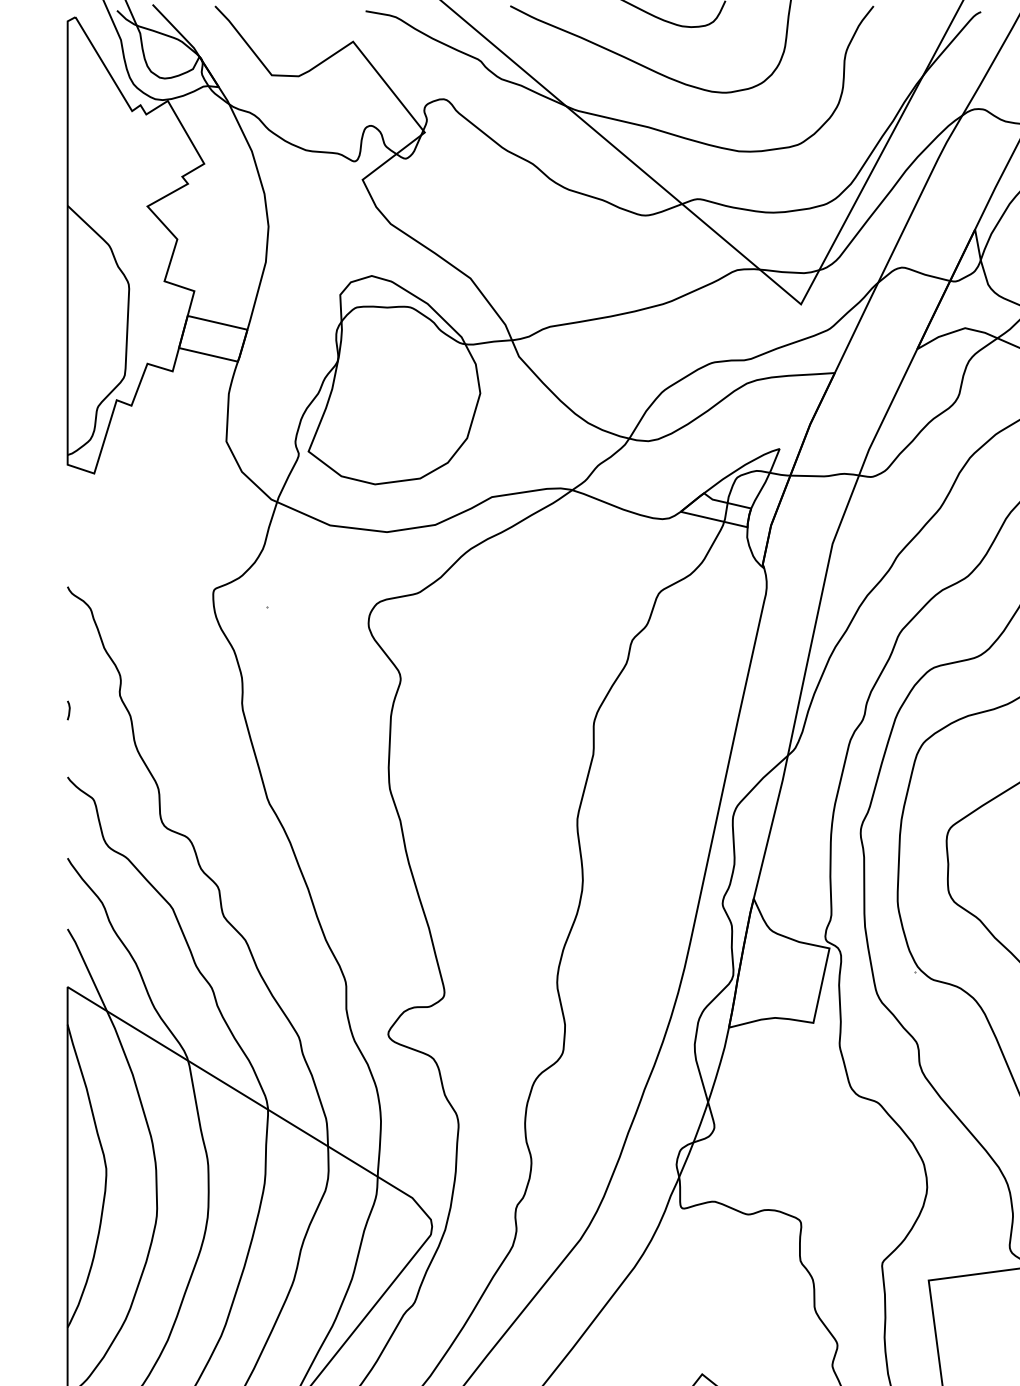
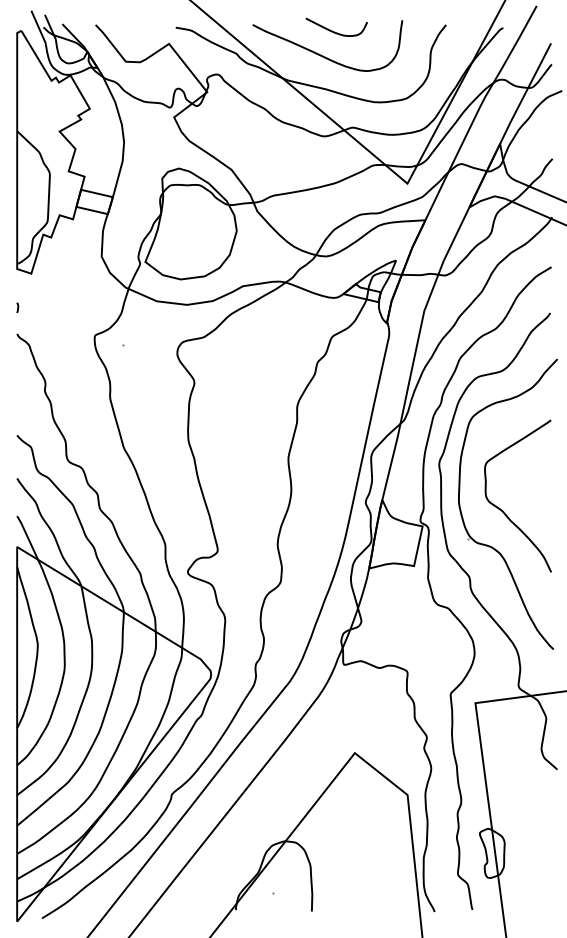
line: (68, 709) -> (17, 307), moved

